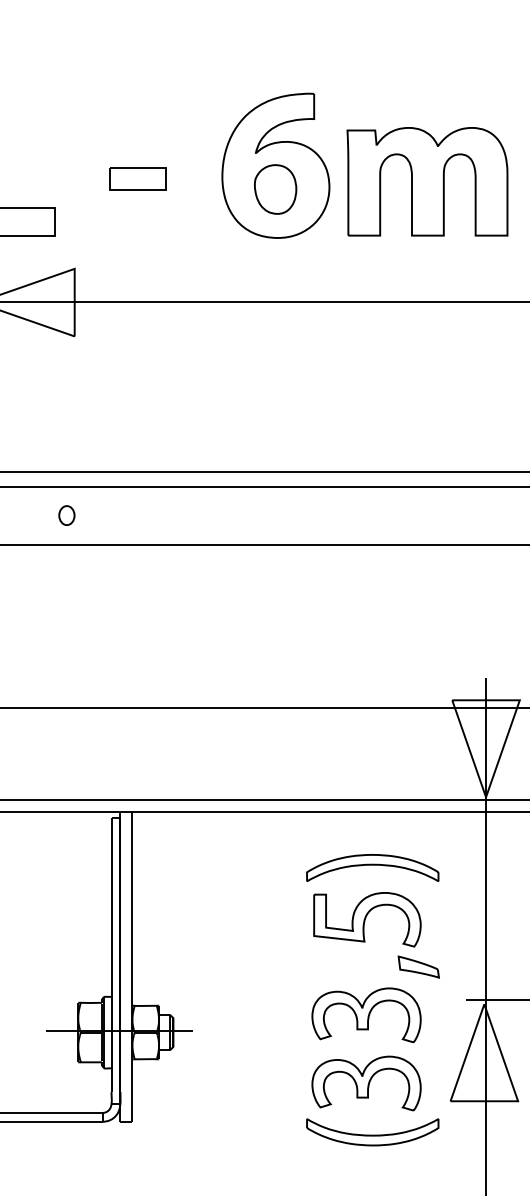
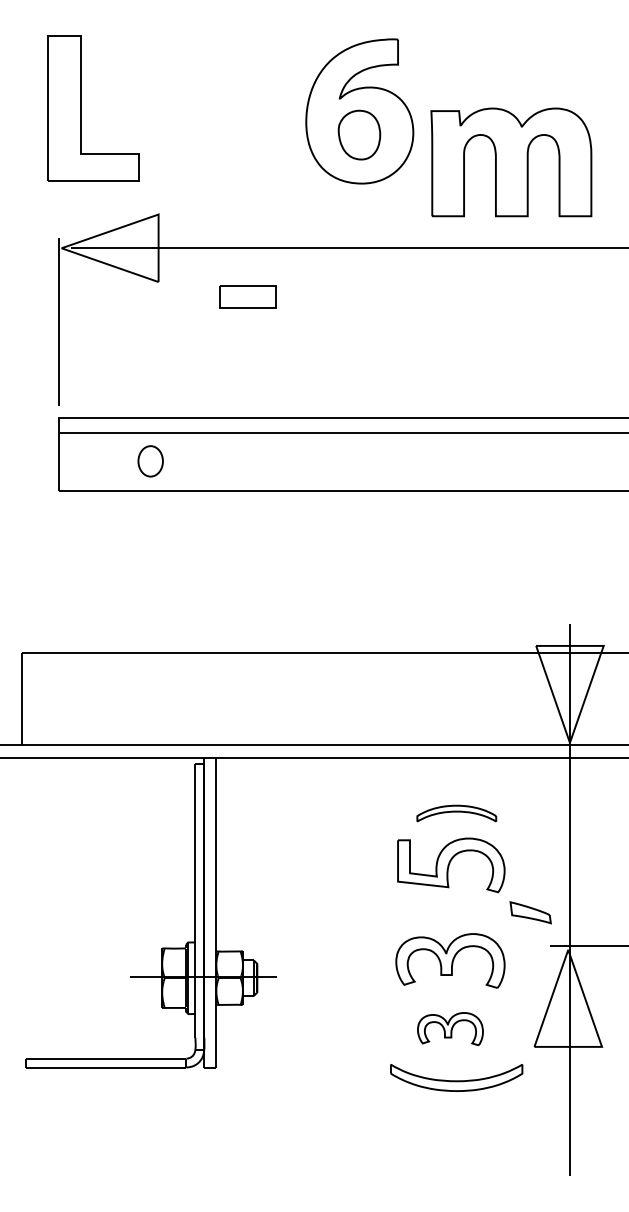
part: (137, 178) -> (247, 296), moved
part: (427, 181) -> (511, 162), moved
part: (66, 514) -> (150, 460), size x1.6
part: (372, 867) -> (456, 813), size x0.6
part: (418, 966) -> (530, 912), moved
part: (366, 1082) -> (450, 1028), size x0.6

